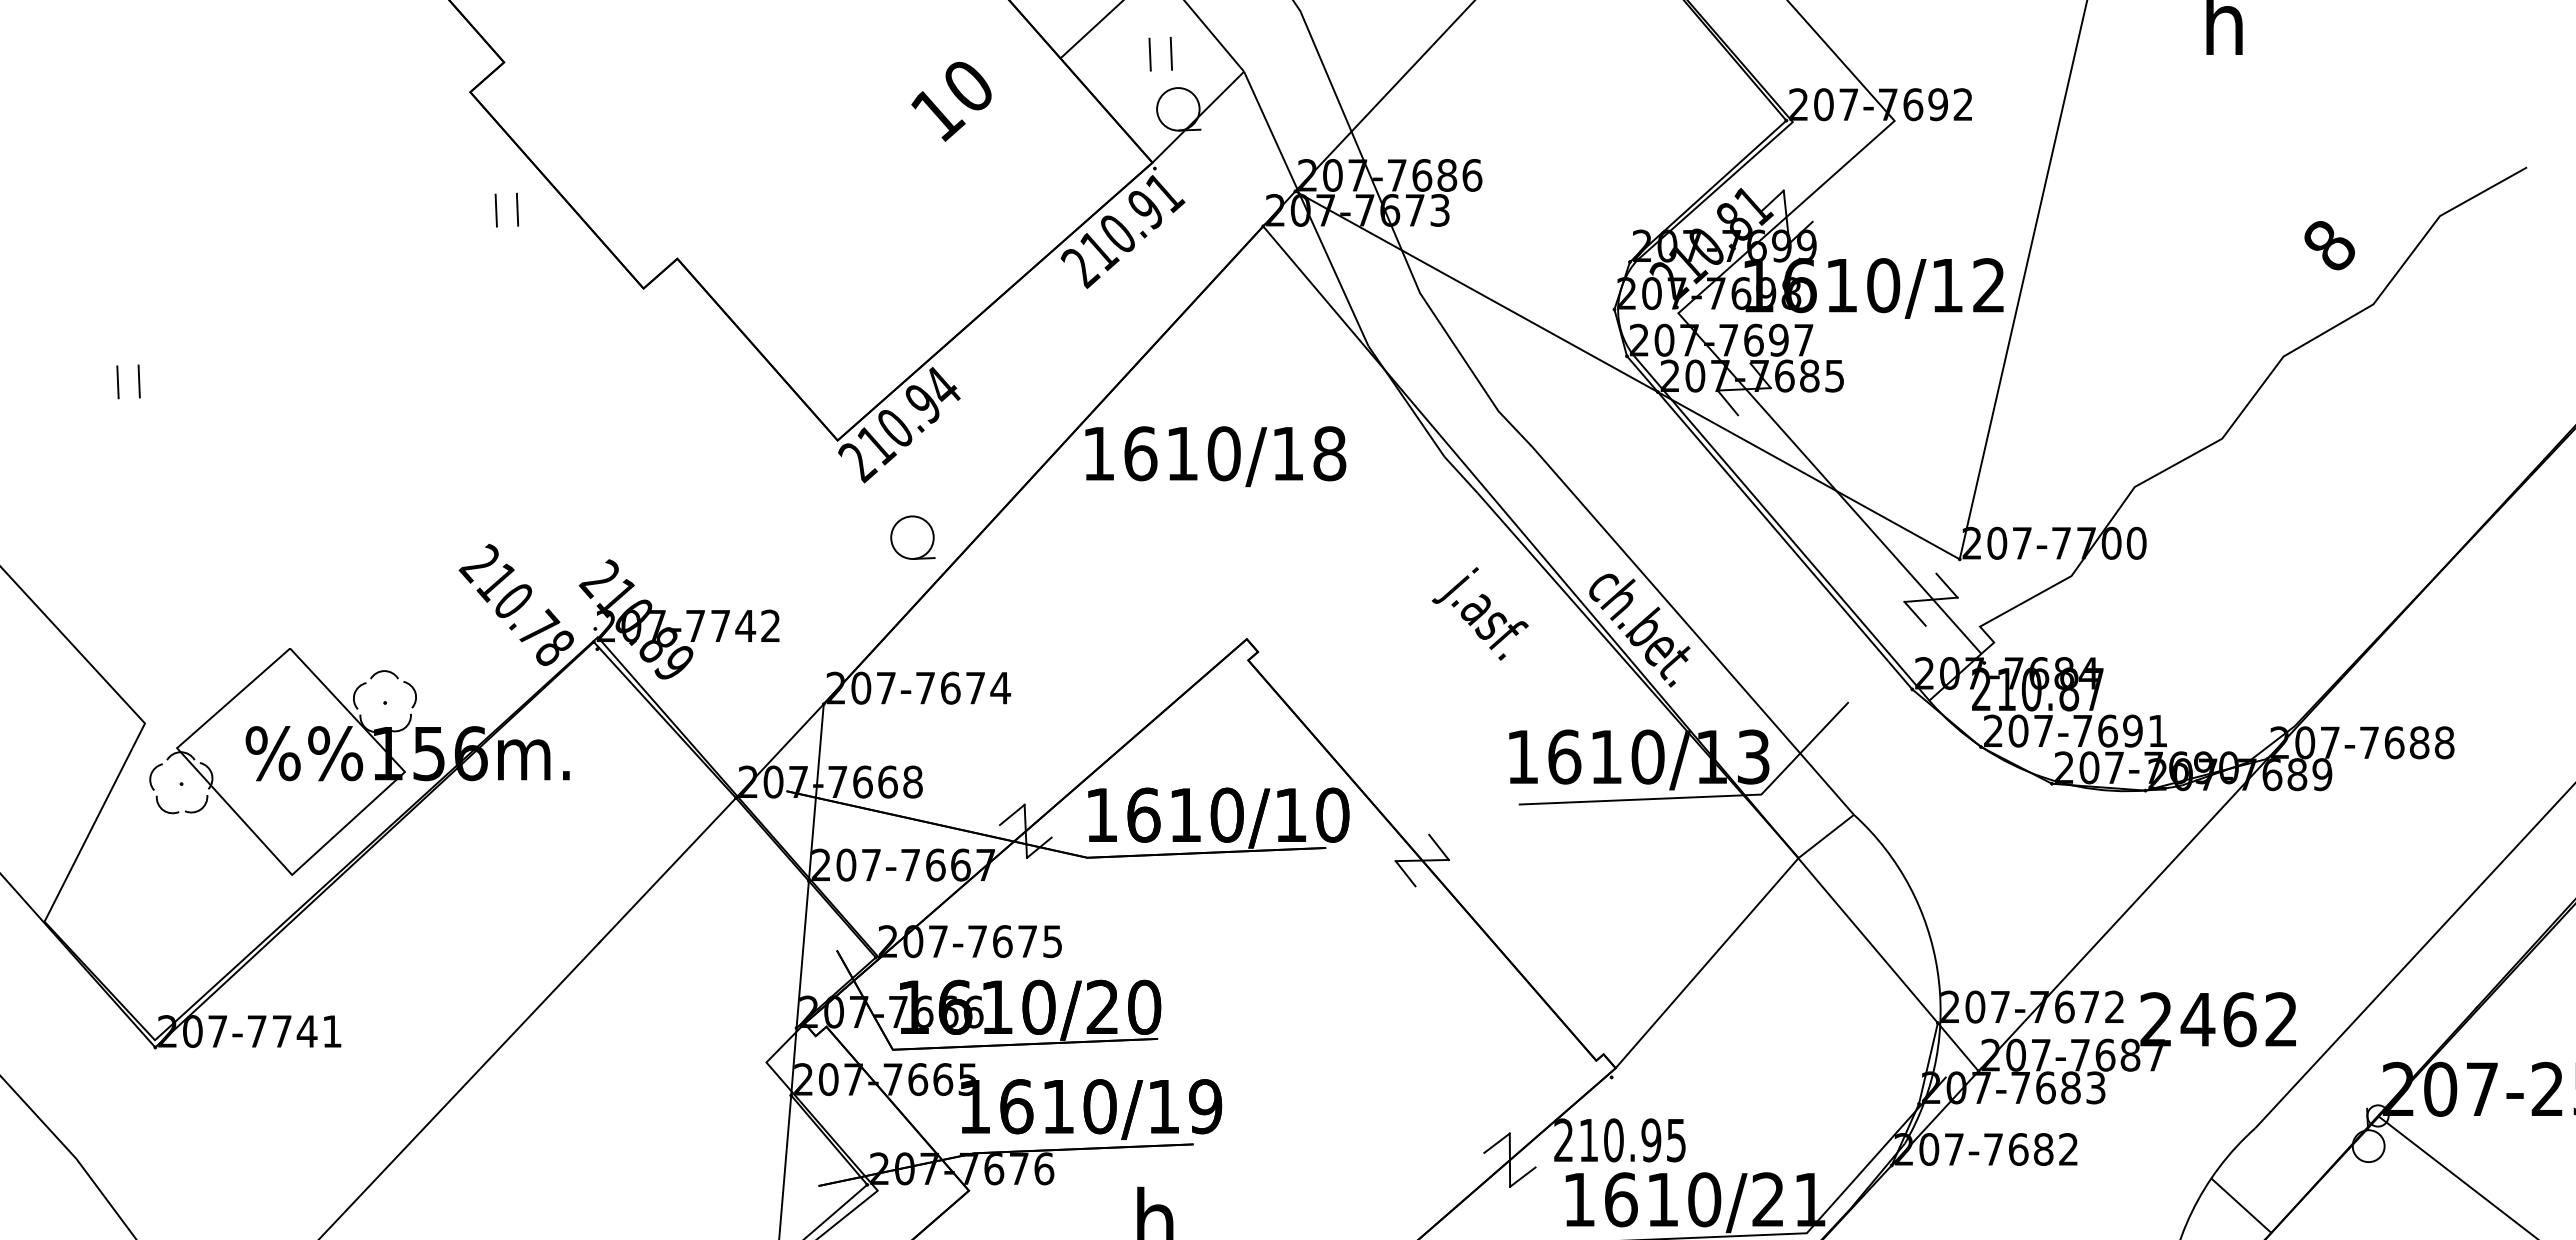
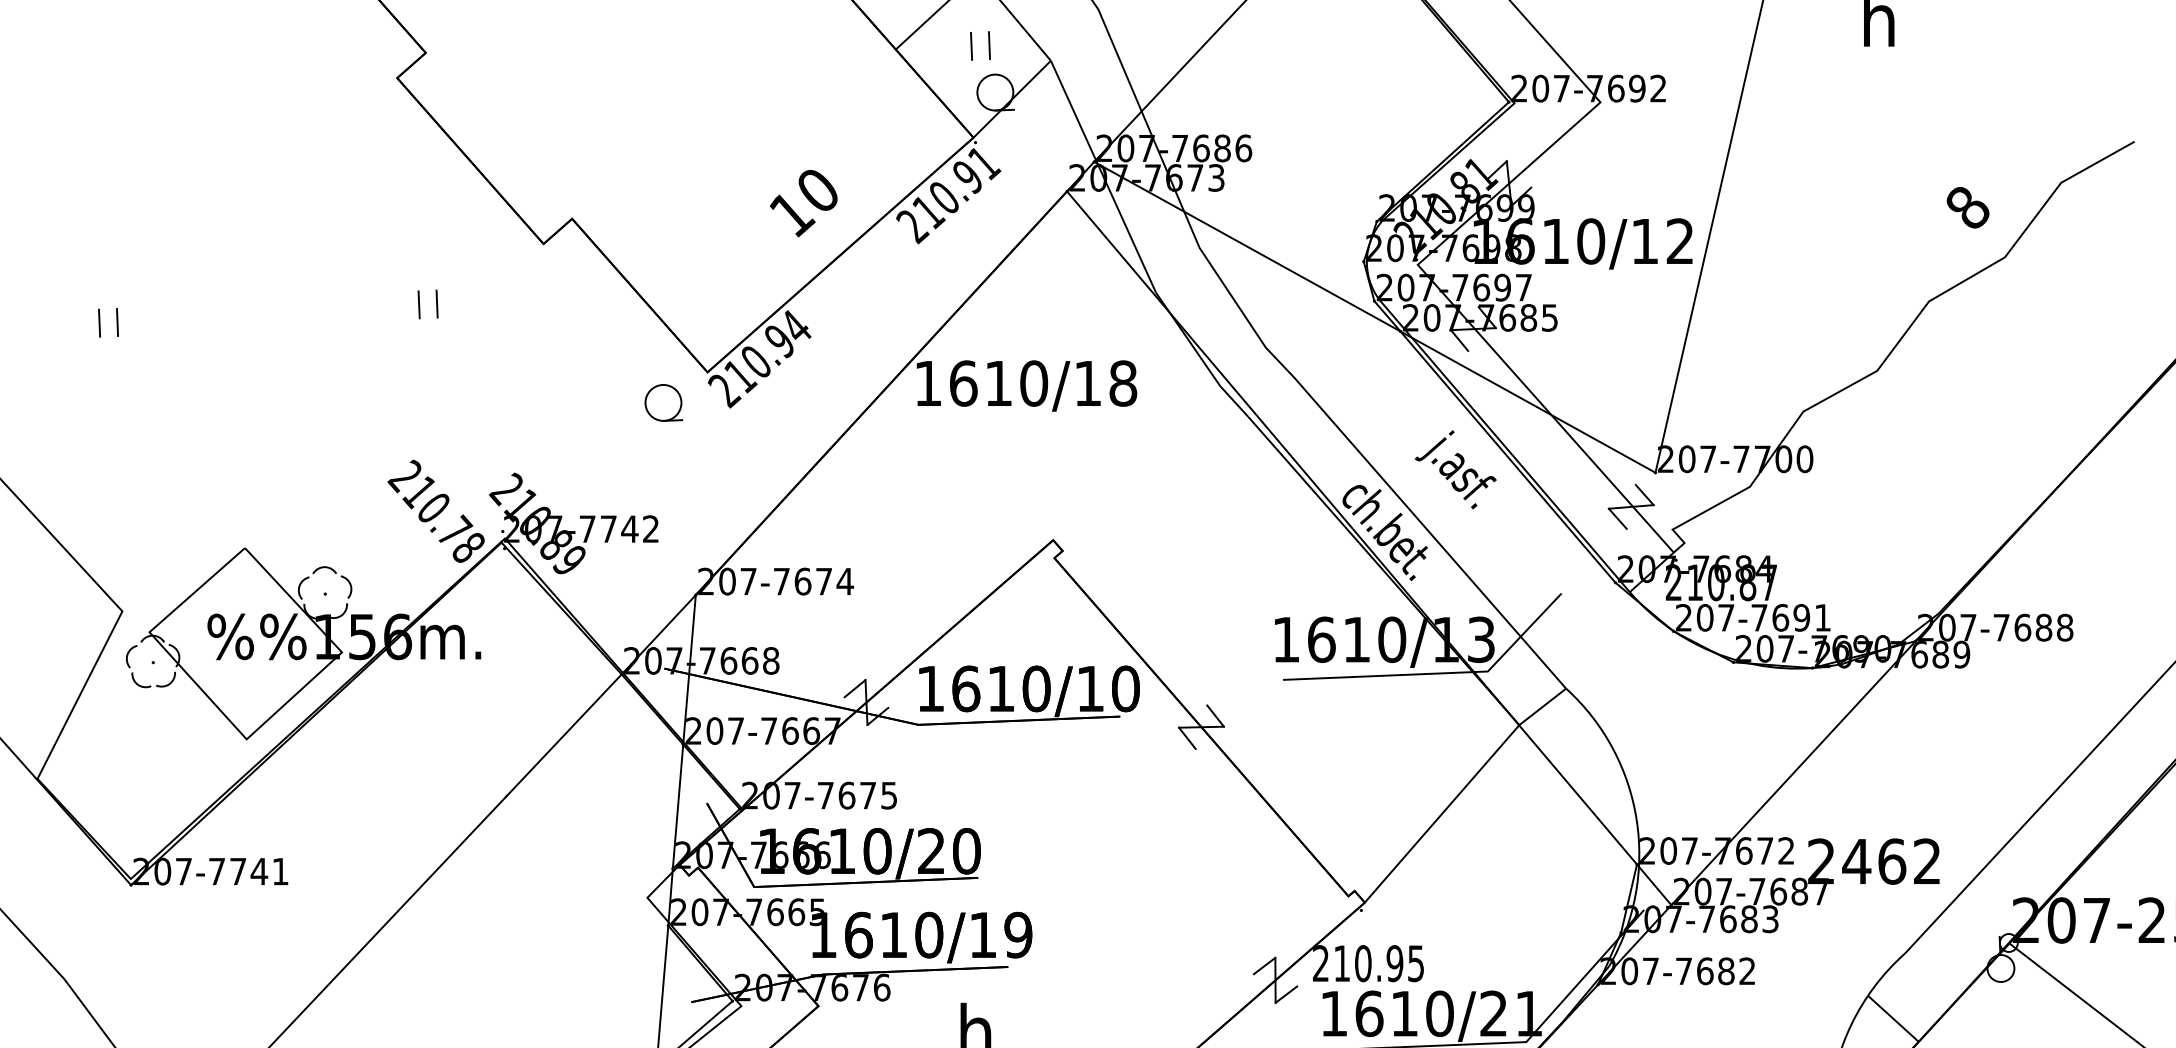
text: (951, 101) -> (803, 203), moved
part: (497, 209) -> (420, 303), moved
part: (912, 537) -> (663, 402), moved
text: (1479, 613) -> (1455, 469), moved

